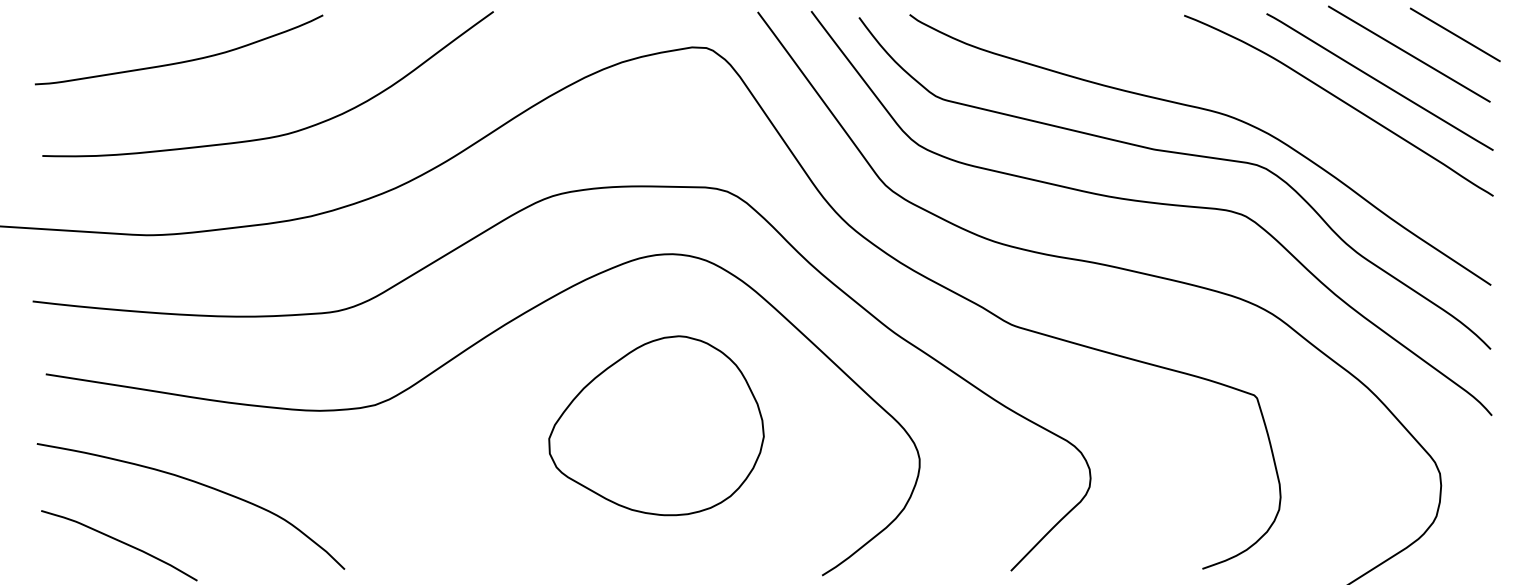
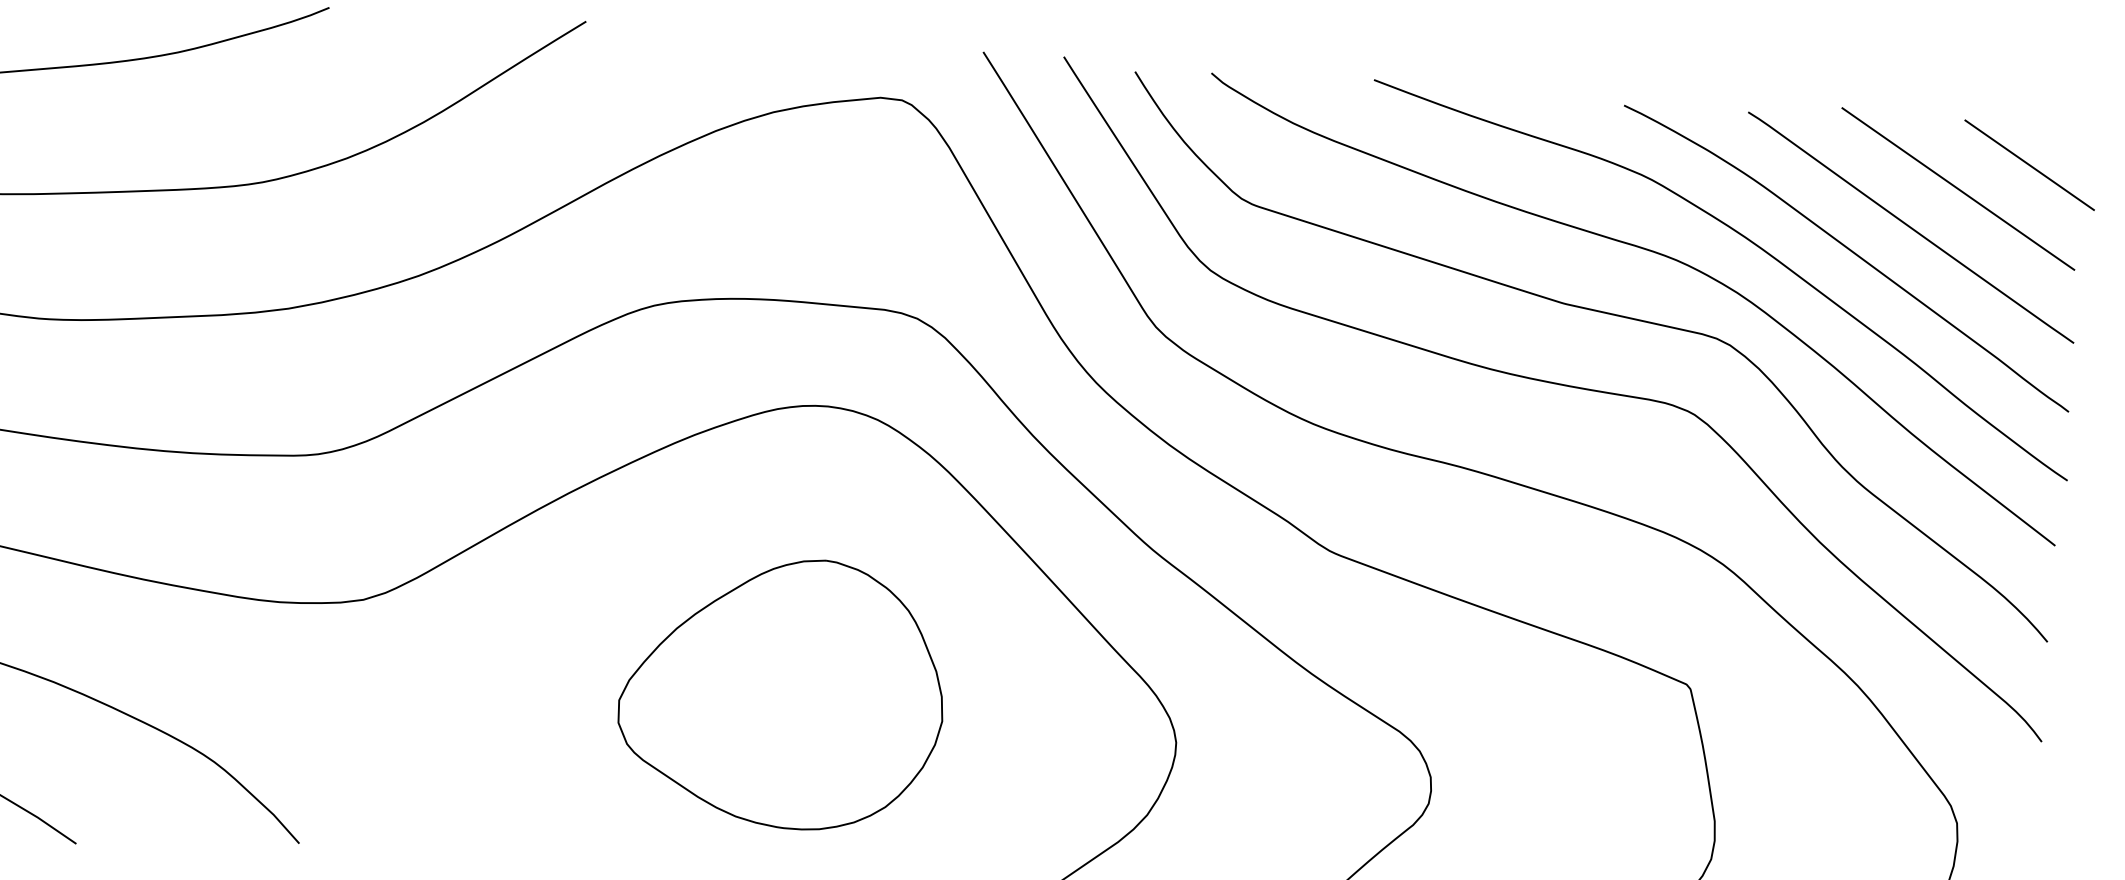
curve: (1271, 98) -> (1746, 240), added
part: (656, 425) -> (782, 692), moved

